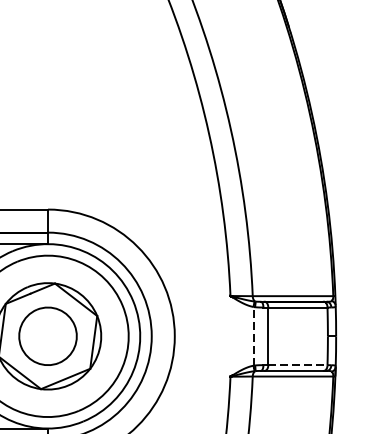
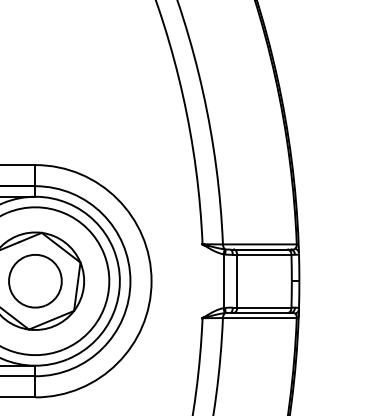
line: (253, 336) -> (223, 281), dashed -> solid
line: (298, 365) -> (264, 307), dashed -> solid

